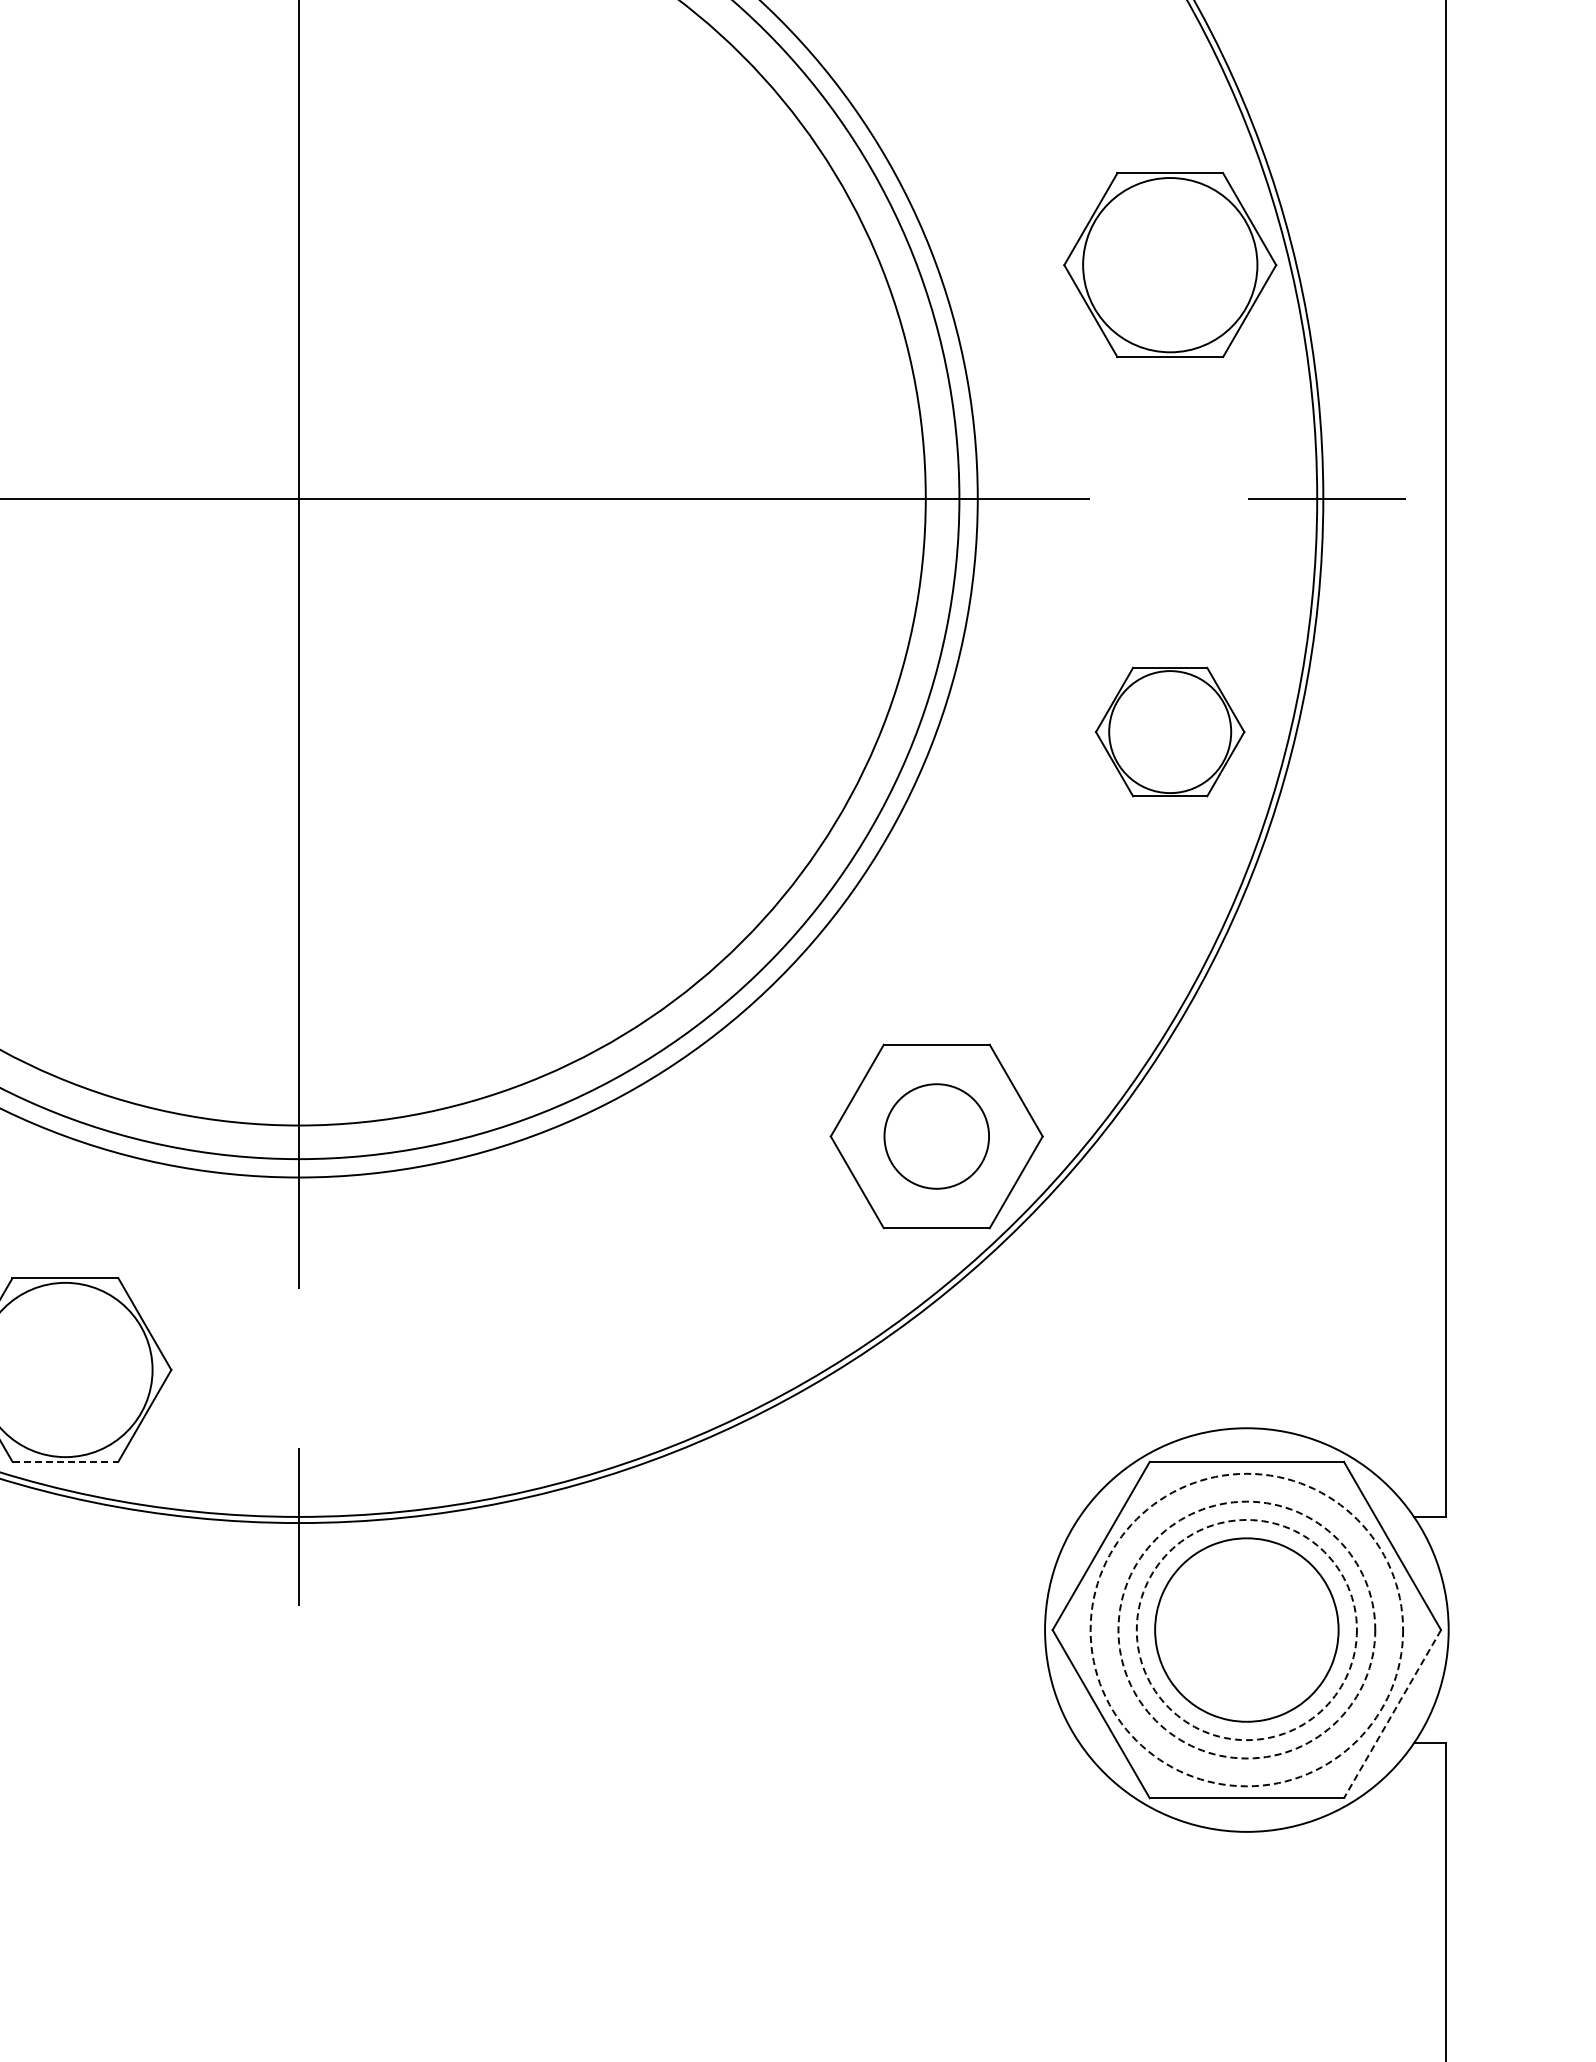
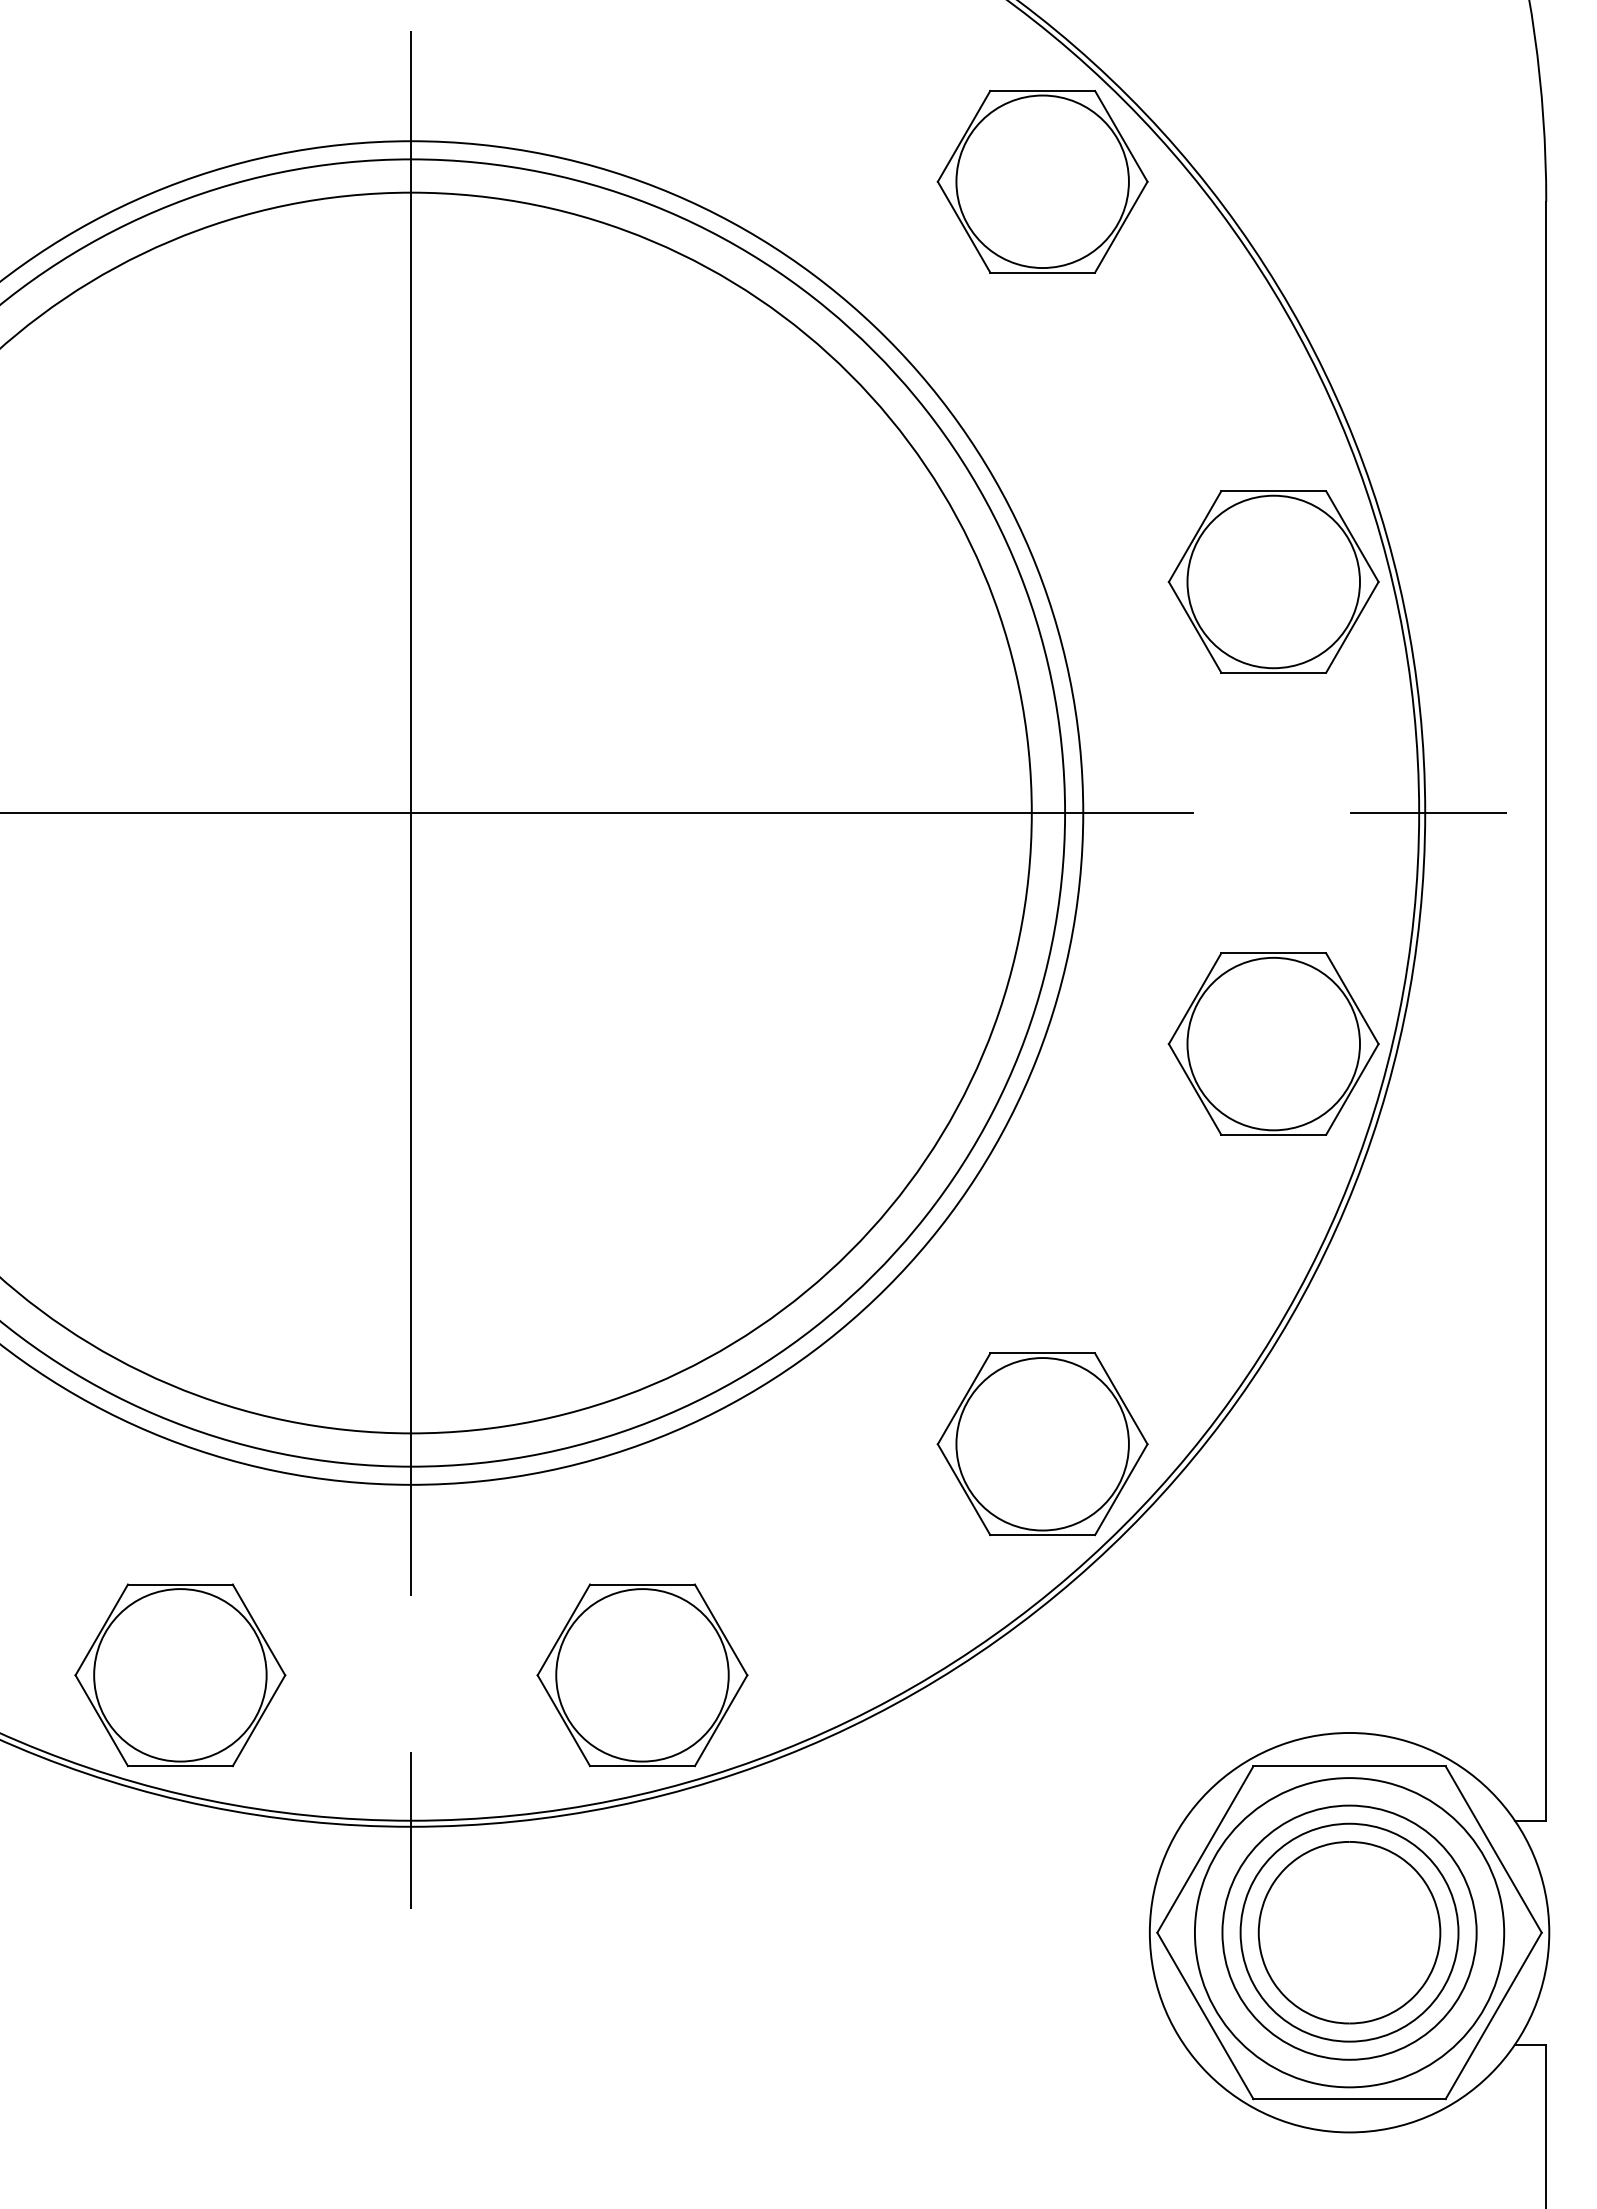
part: (1170, 731) -> (1273, 1043), size x1.43
circle: (936, 1136) -> (1042, 1444), size x1.67
part: (532, 1370) -> (642, 1675), added
line: (65, 1462) -> (180, 1766), dashed -> solid
circle: (1246, 1629) -> (1349, 1932), dashed -> solid
circle: (1246, 1629) -> (1349, 1932), dashed -> solid
circle: (1246, 1629) -> (1349, 1932), dashed -> solid
line: (1392, 1714) -> (1493, 2016), dashed -> solid

